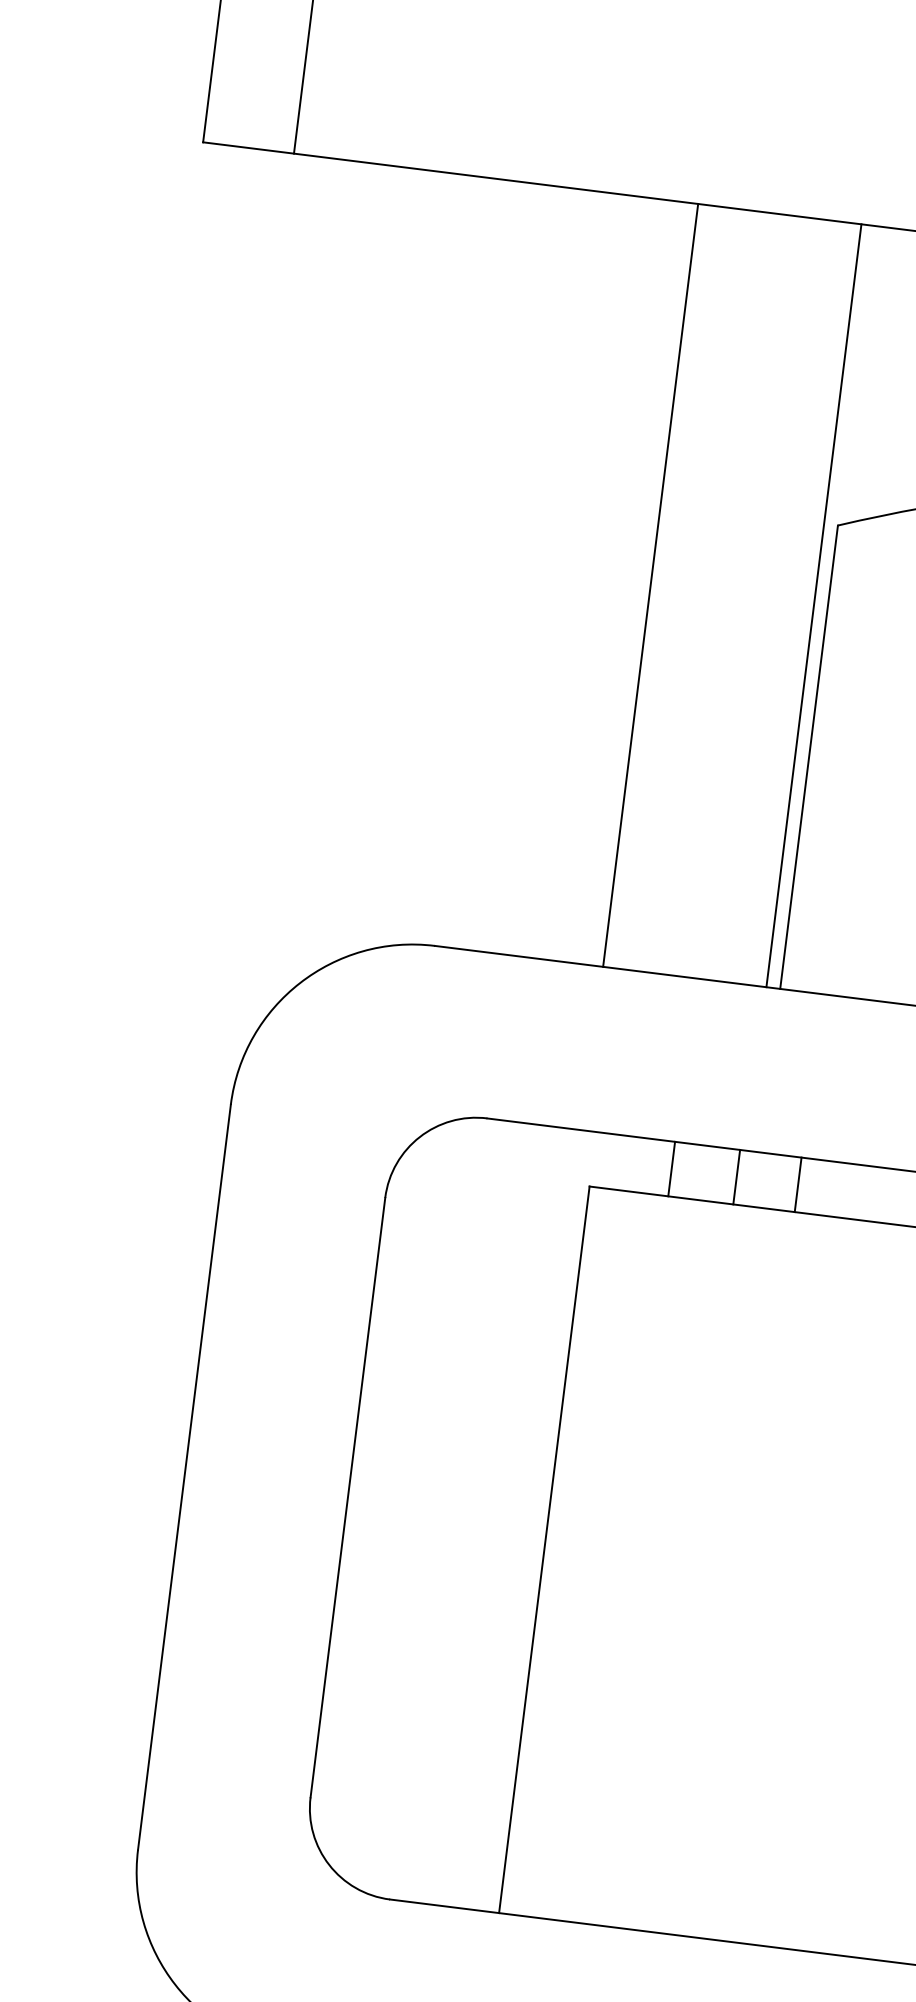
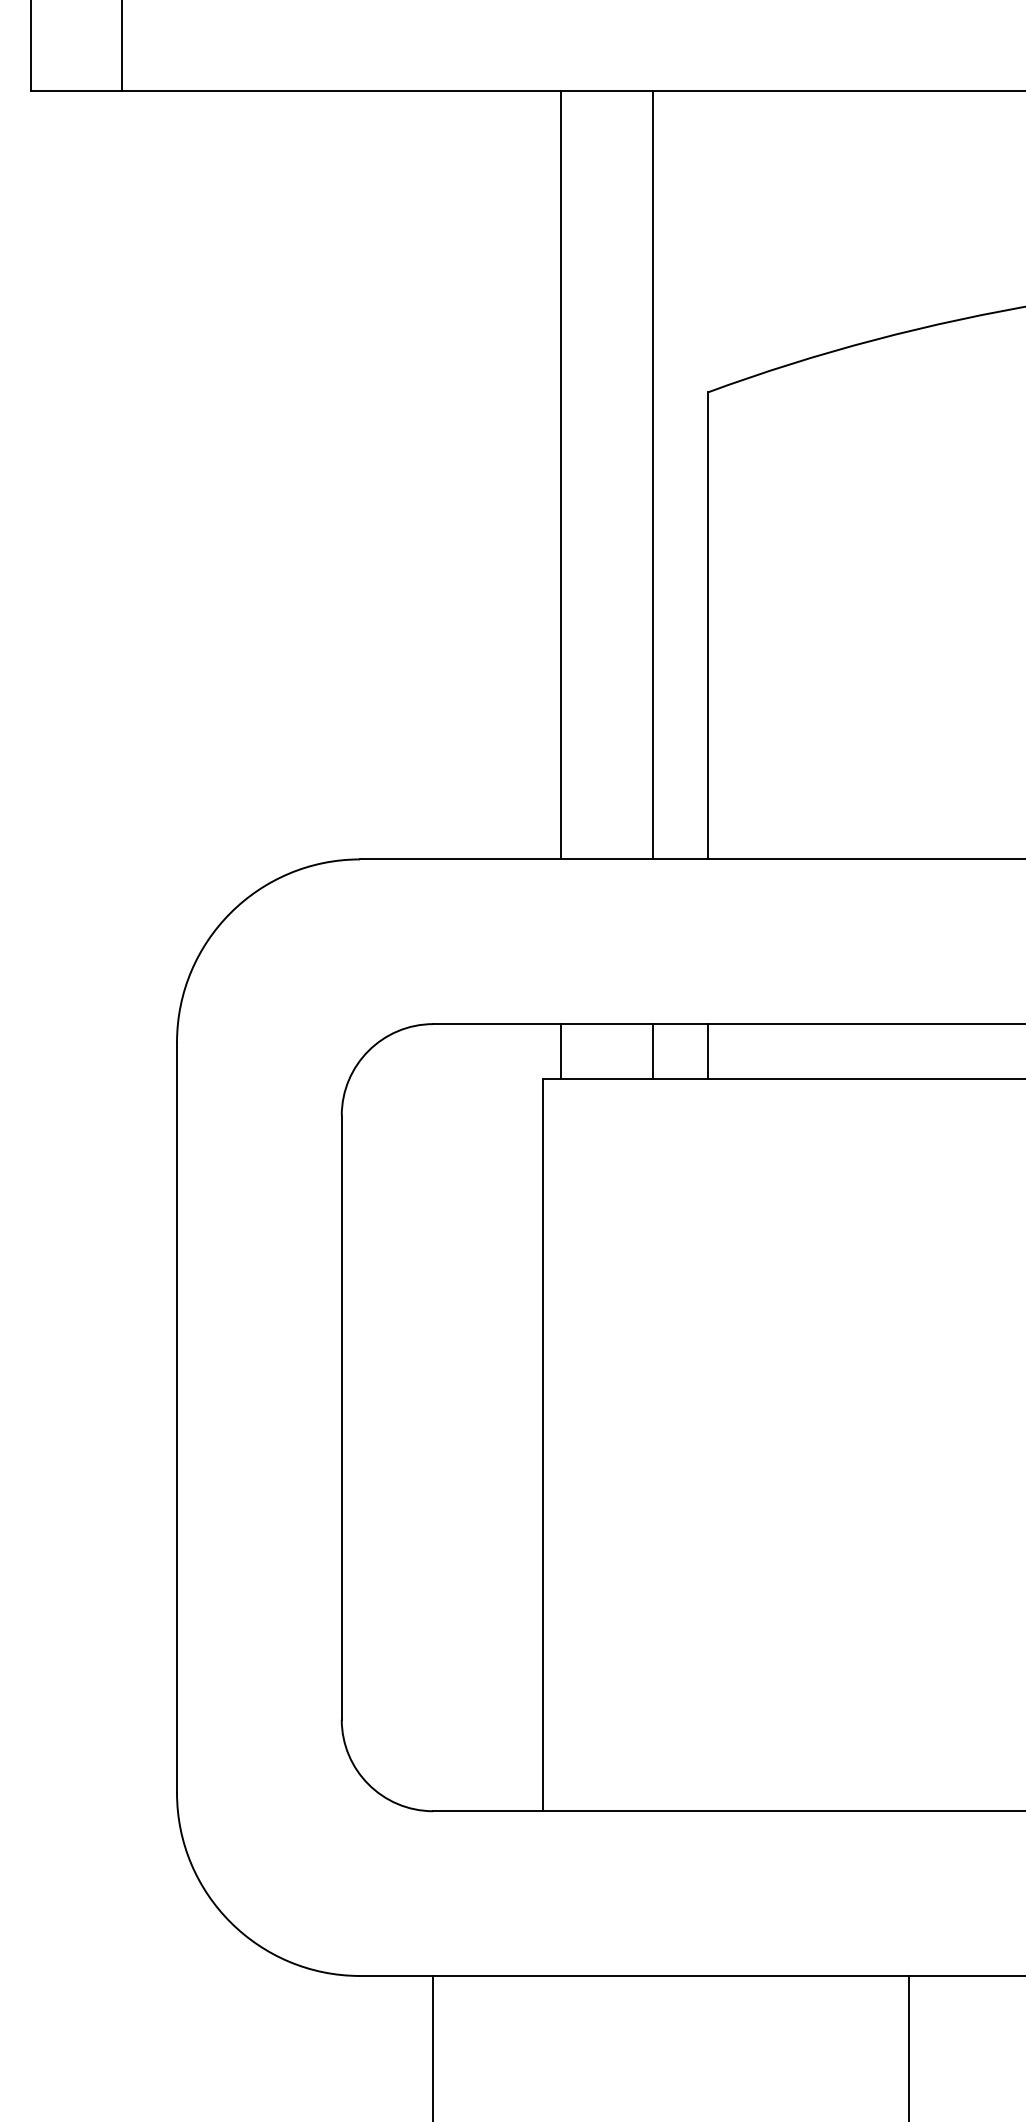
line: (650, 584) -> (561, 474), moved
line: (813, 605) -> (652, 474), moved
line: (671, 1168) -> (561, 1051), moved
line: (736, 1177) -> (652, 1051), moved
line: (797, 1184) -> (707, 1051), moved

